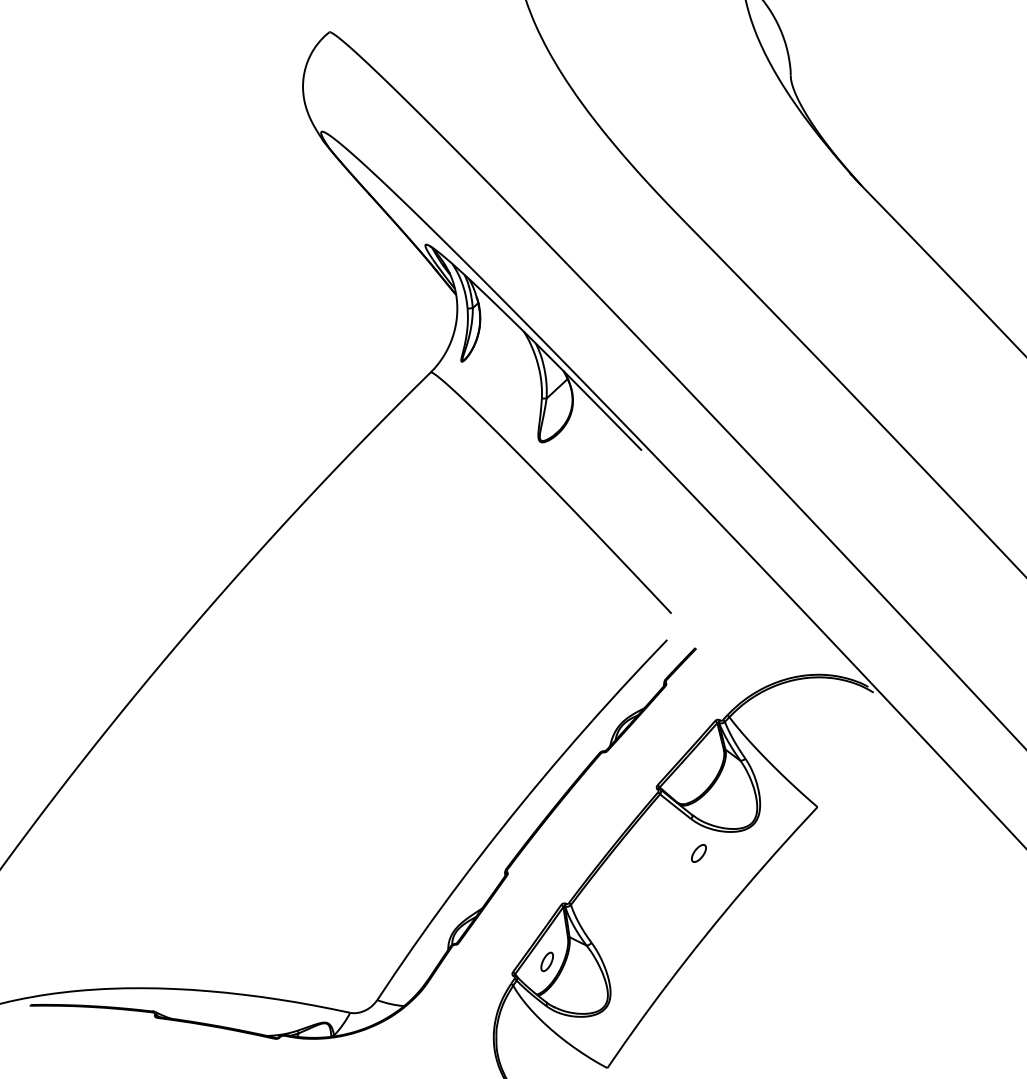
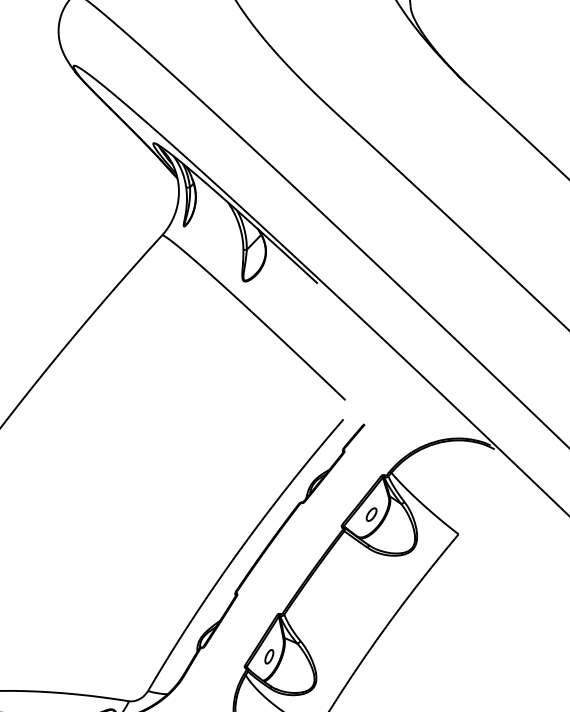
part: (698, 853) -> (371, 514), moved

